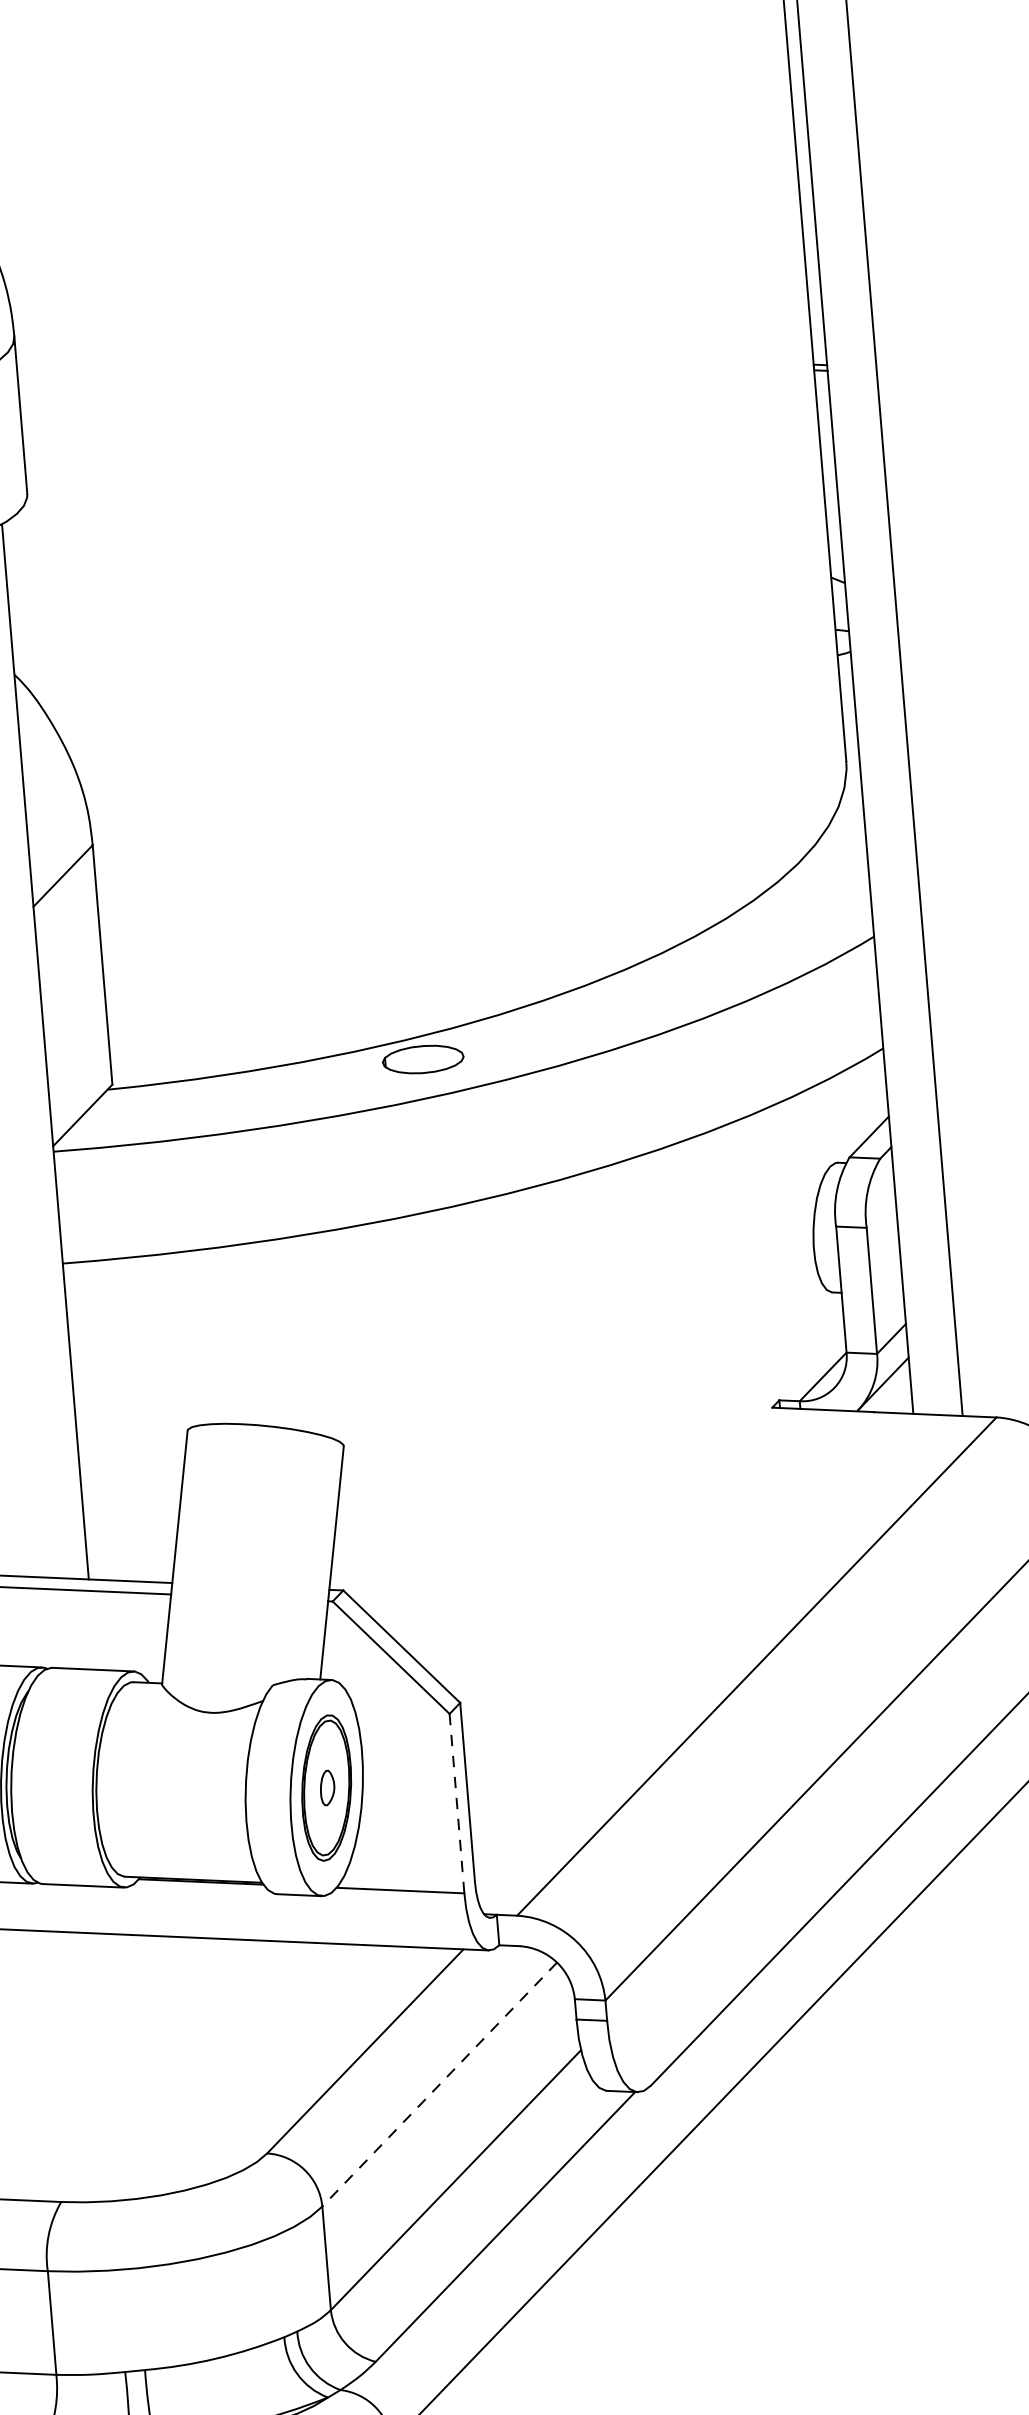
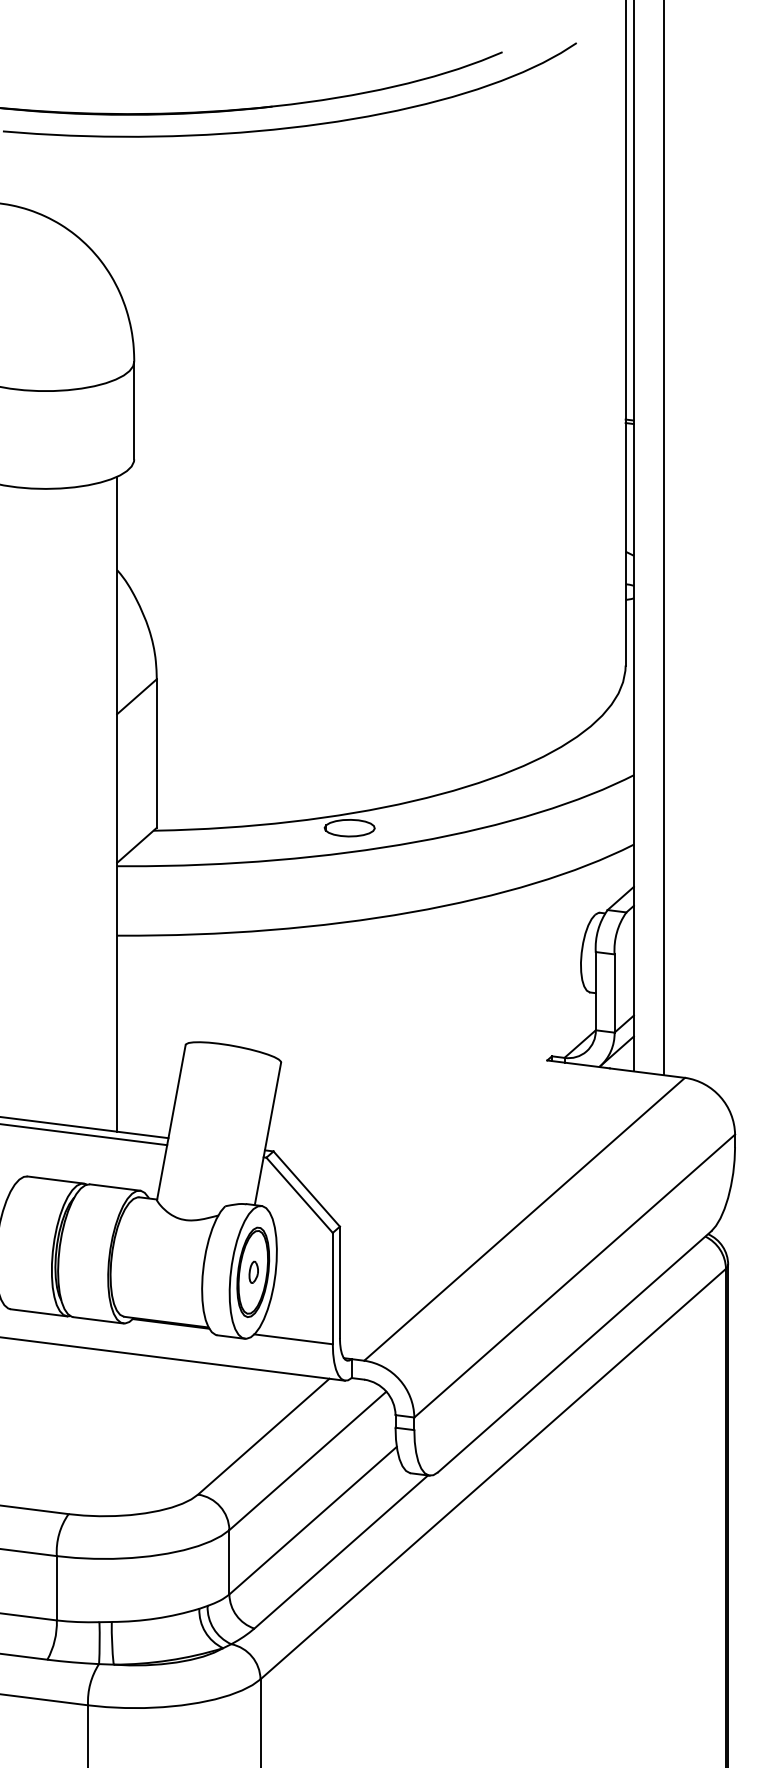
line: (456, 1803) -> (332, 1288), dashed -> solid
line: (438, 2083) -> (307, 1460), dashed -> solid

